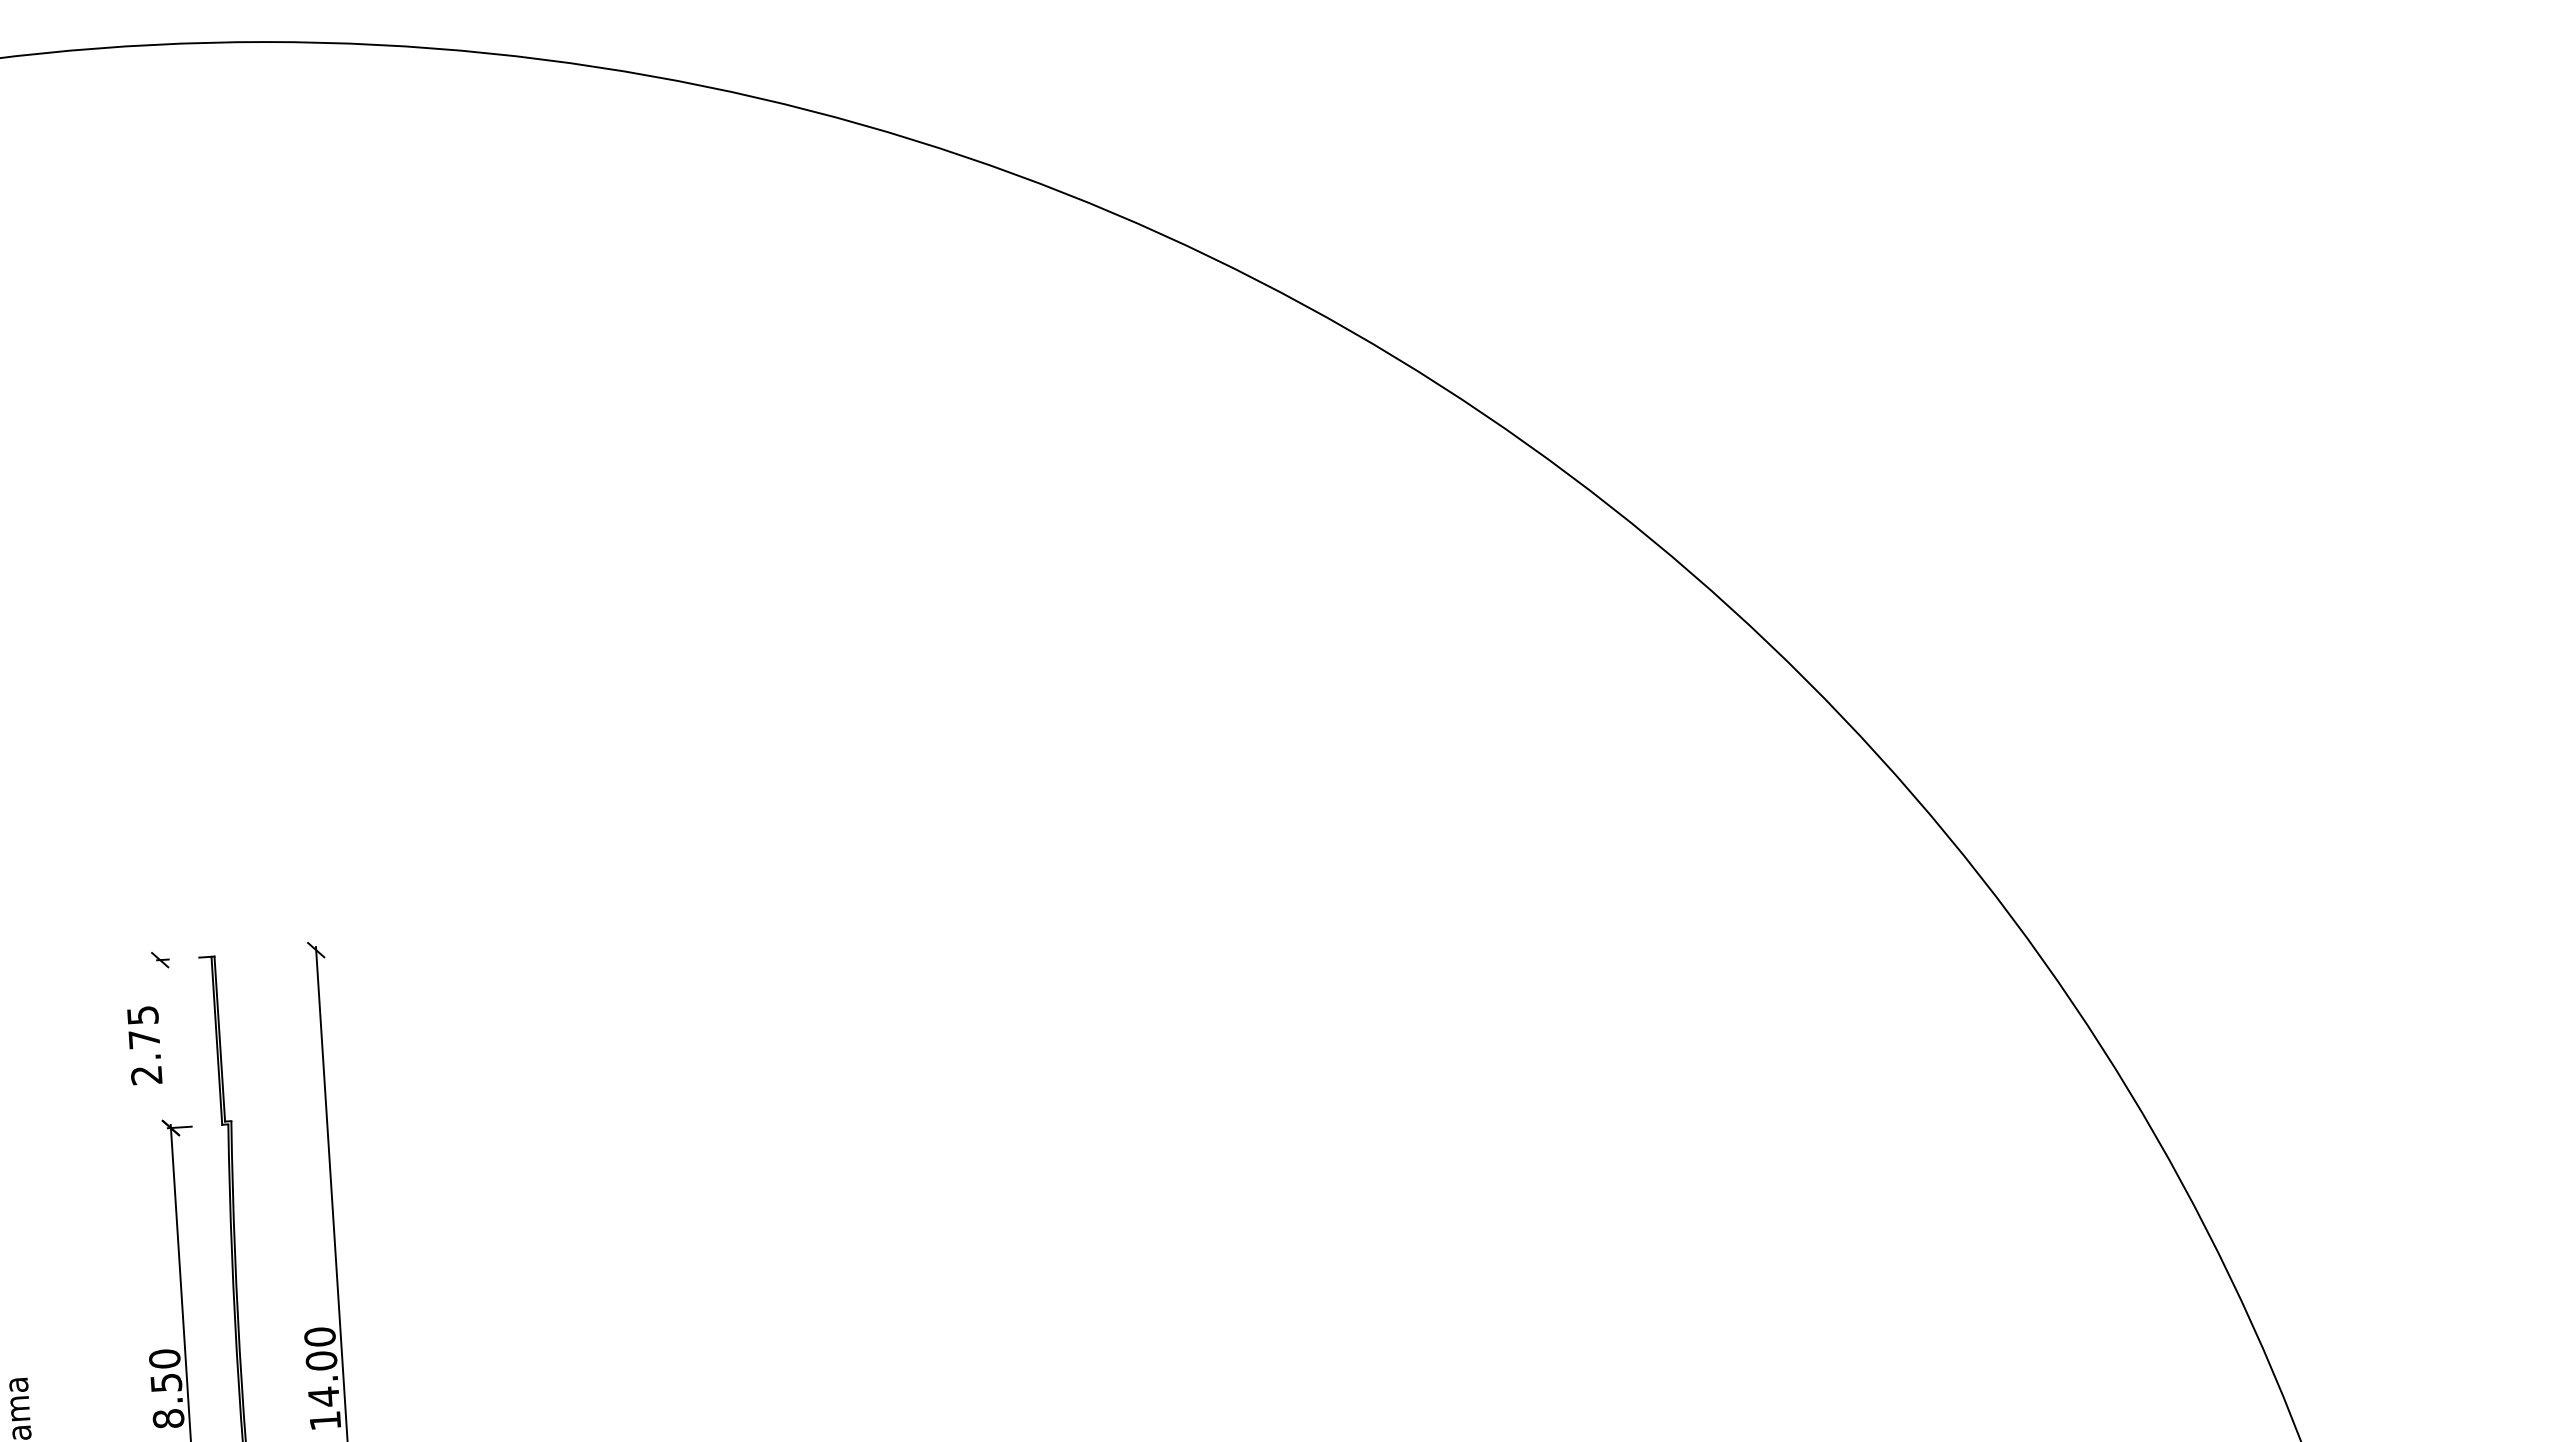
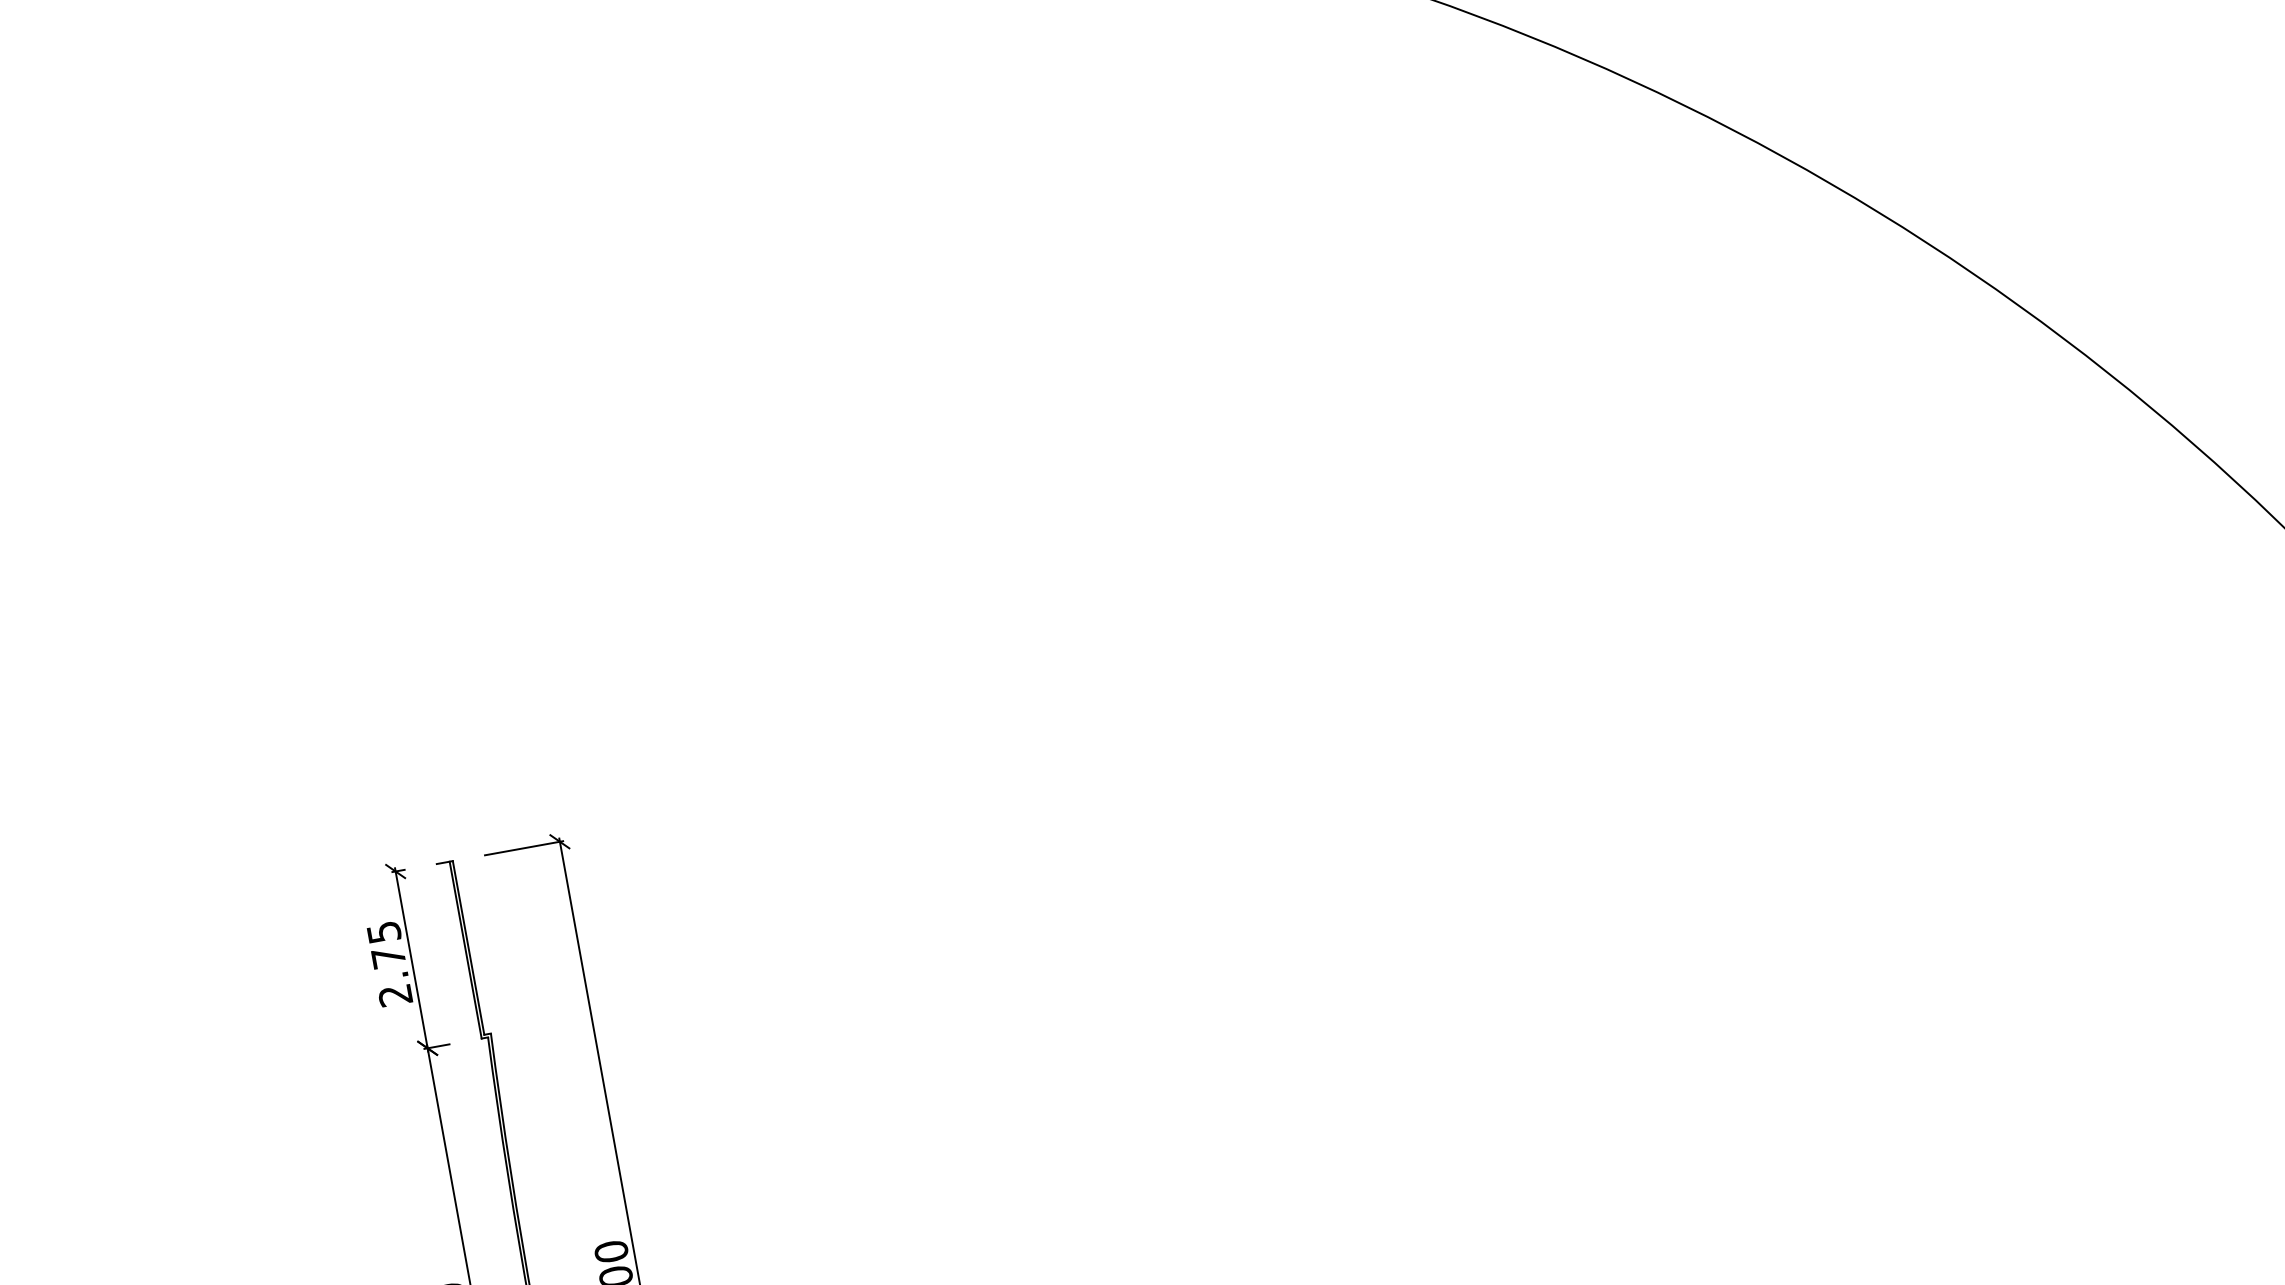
line: (282, 951) -> (524, 847), added
line: (165, 1044) -> (411, 960), added

